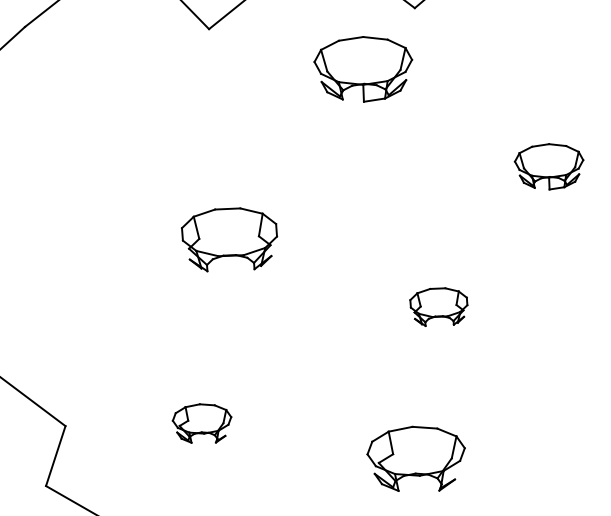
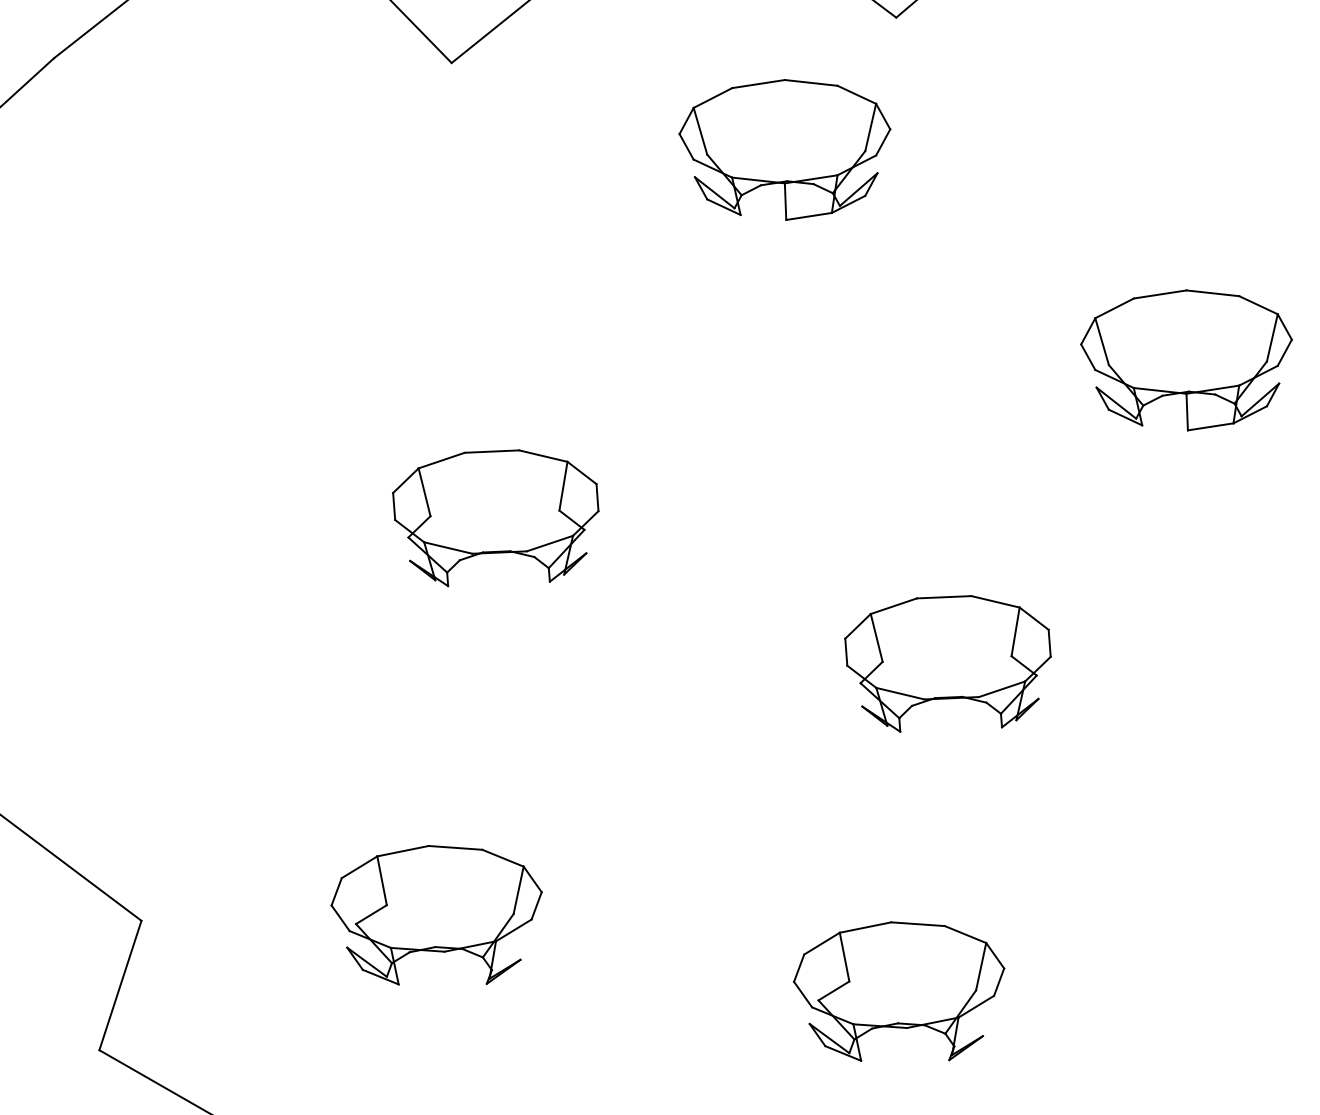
part: (548, 166) -> (1185, 359), size x1.43
part: (438, 306) -> (947, 662), size x1.67
part: (201, 423) -> (435, 915), size x1.67

